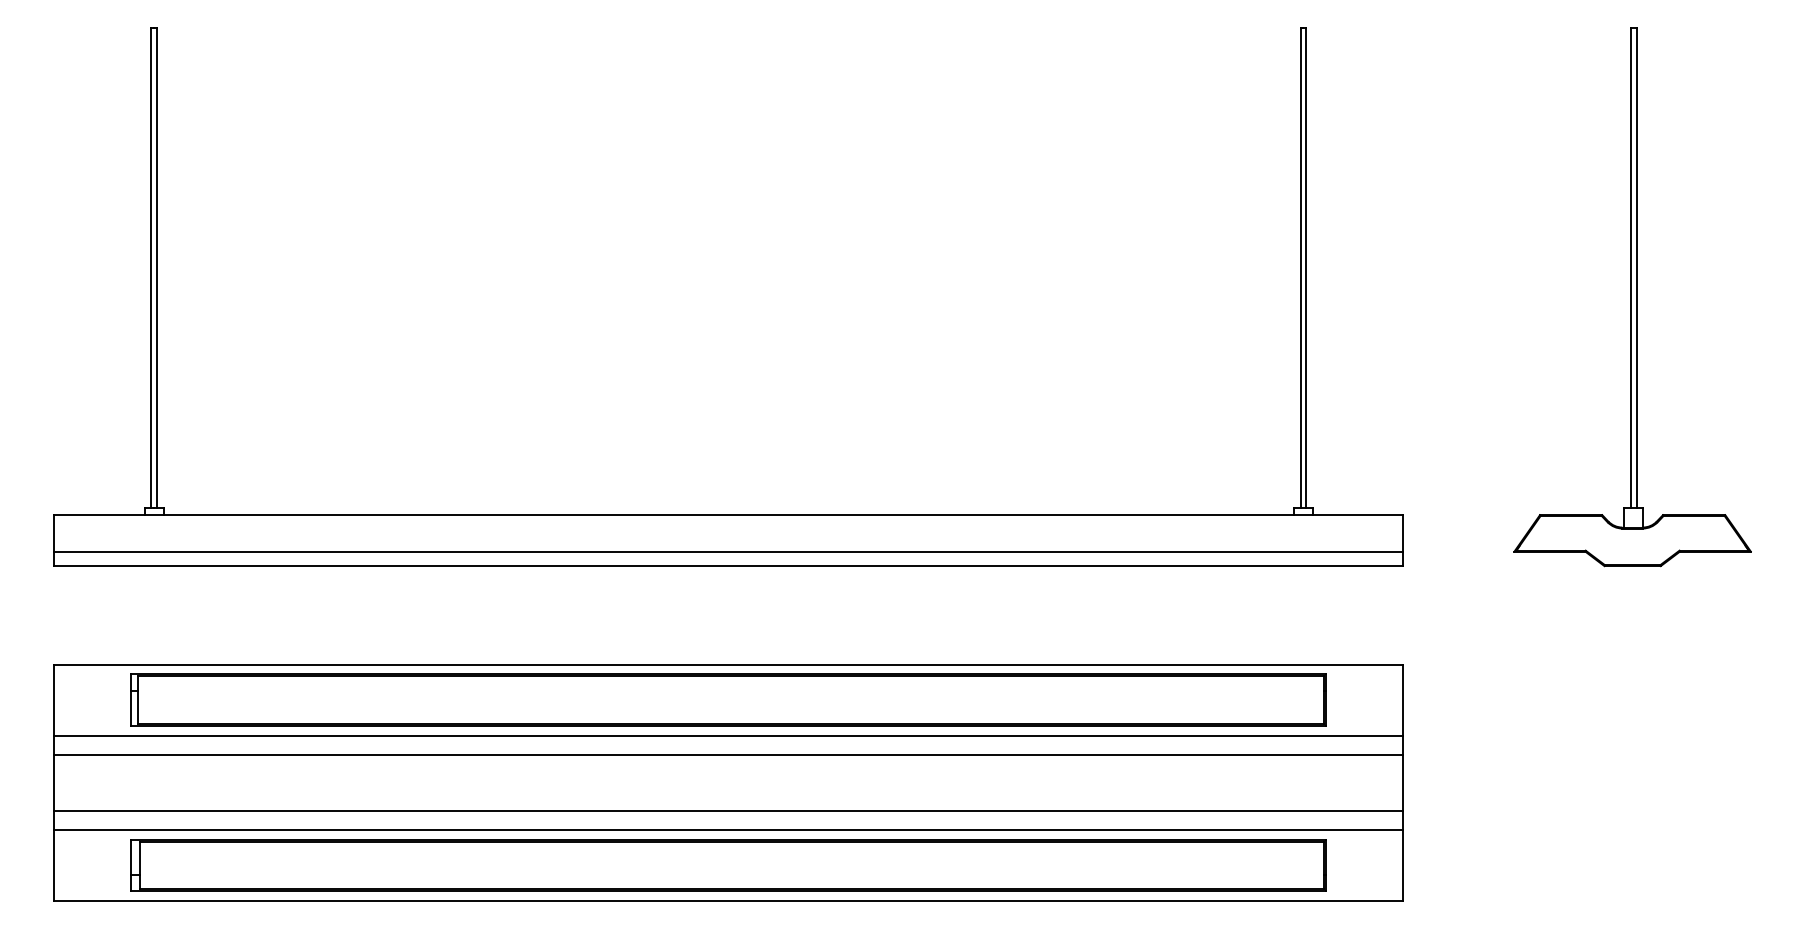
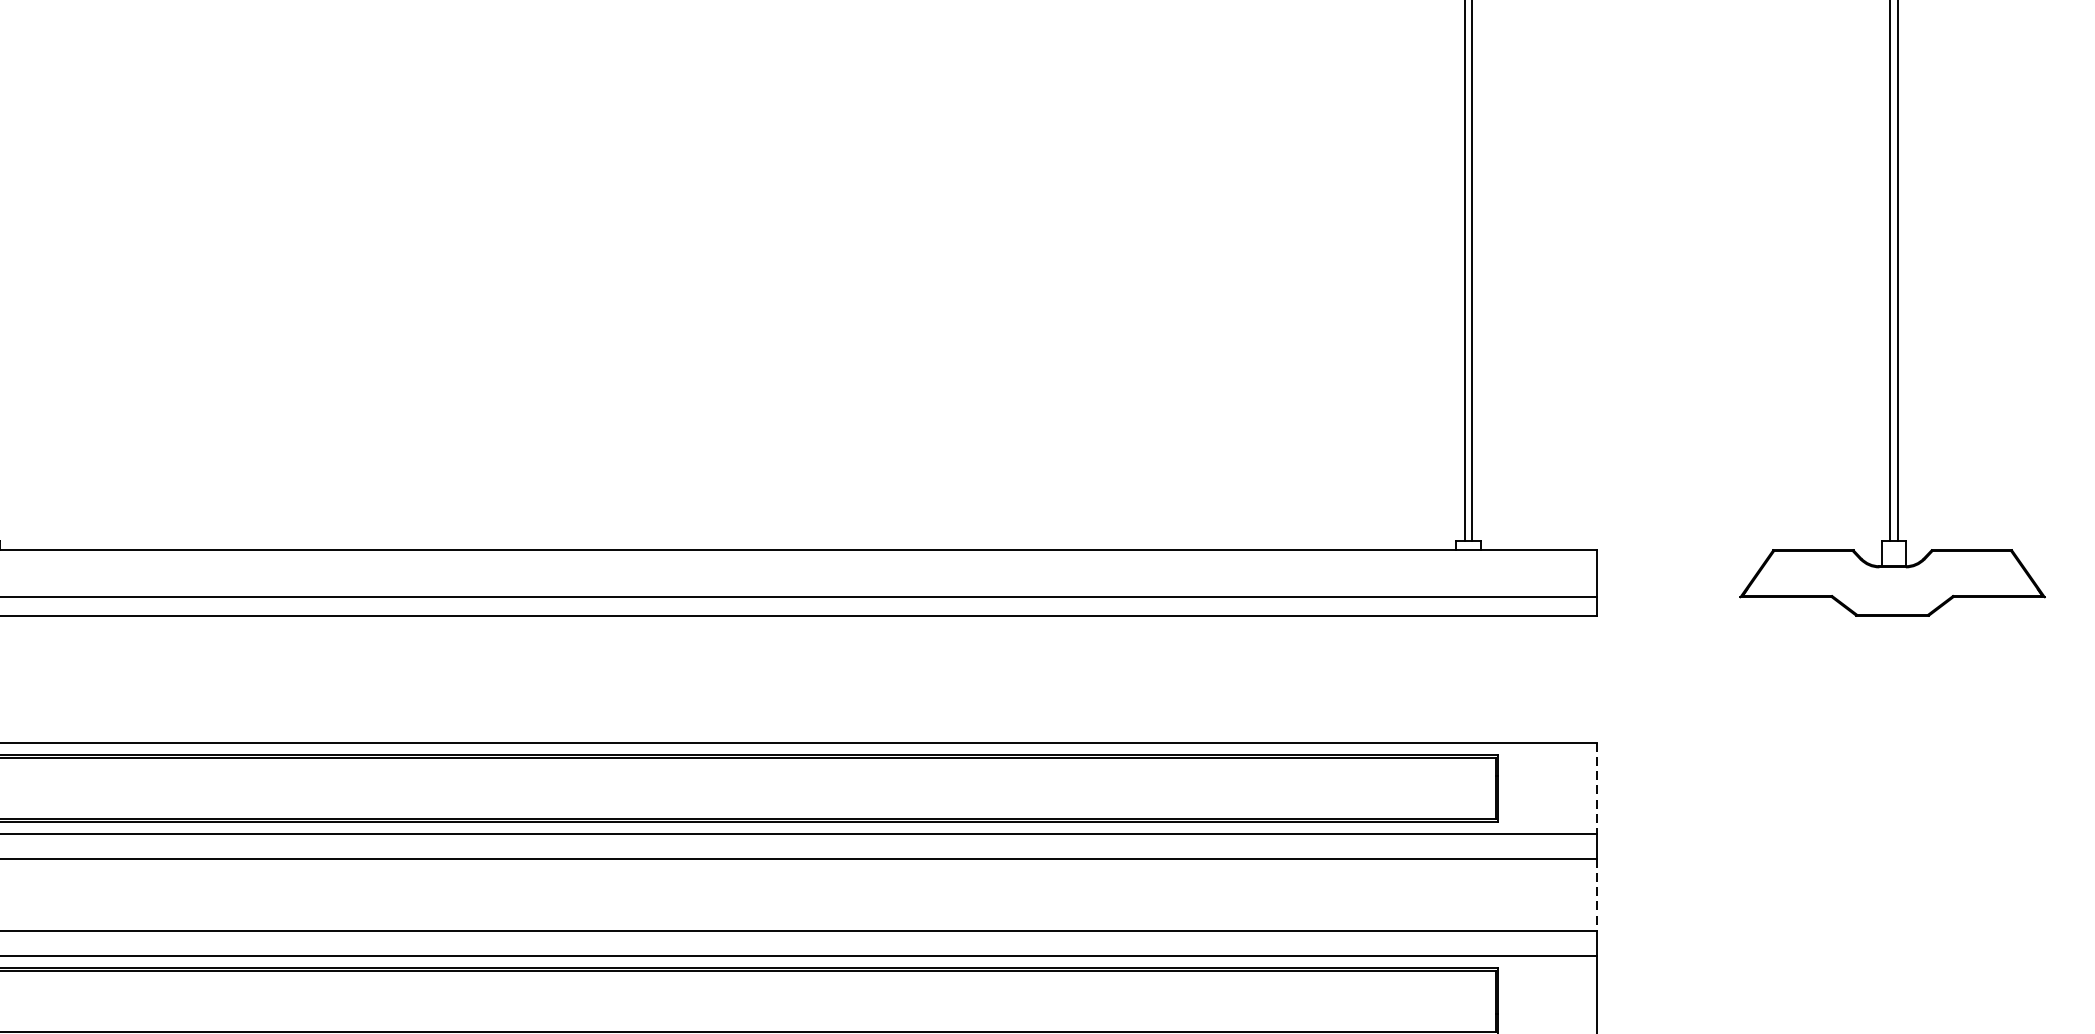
line: (1403, 700) -> (1597, 788), solid -> dashed
line: (1403, 783) -> (1597, 895), solid -> dashed

